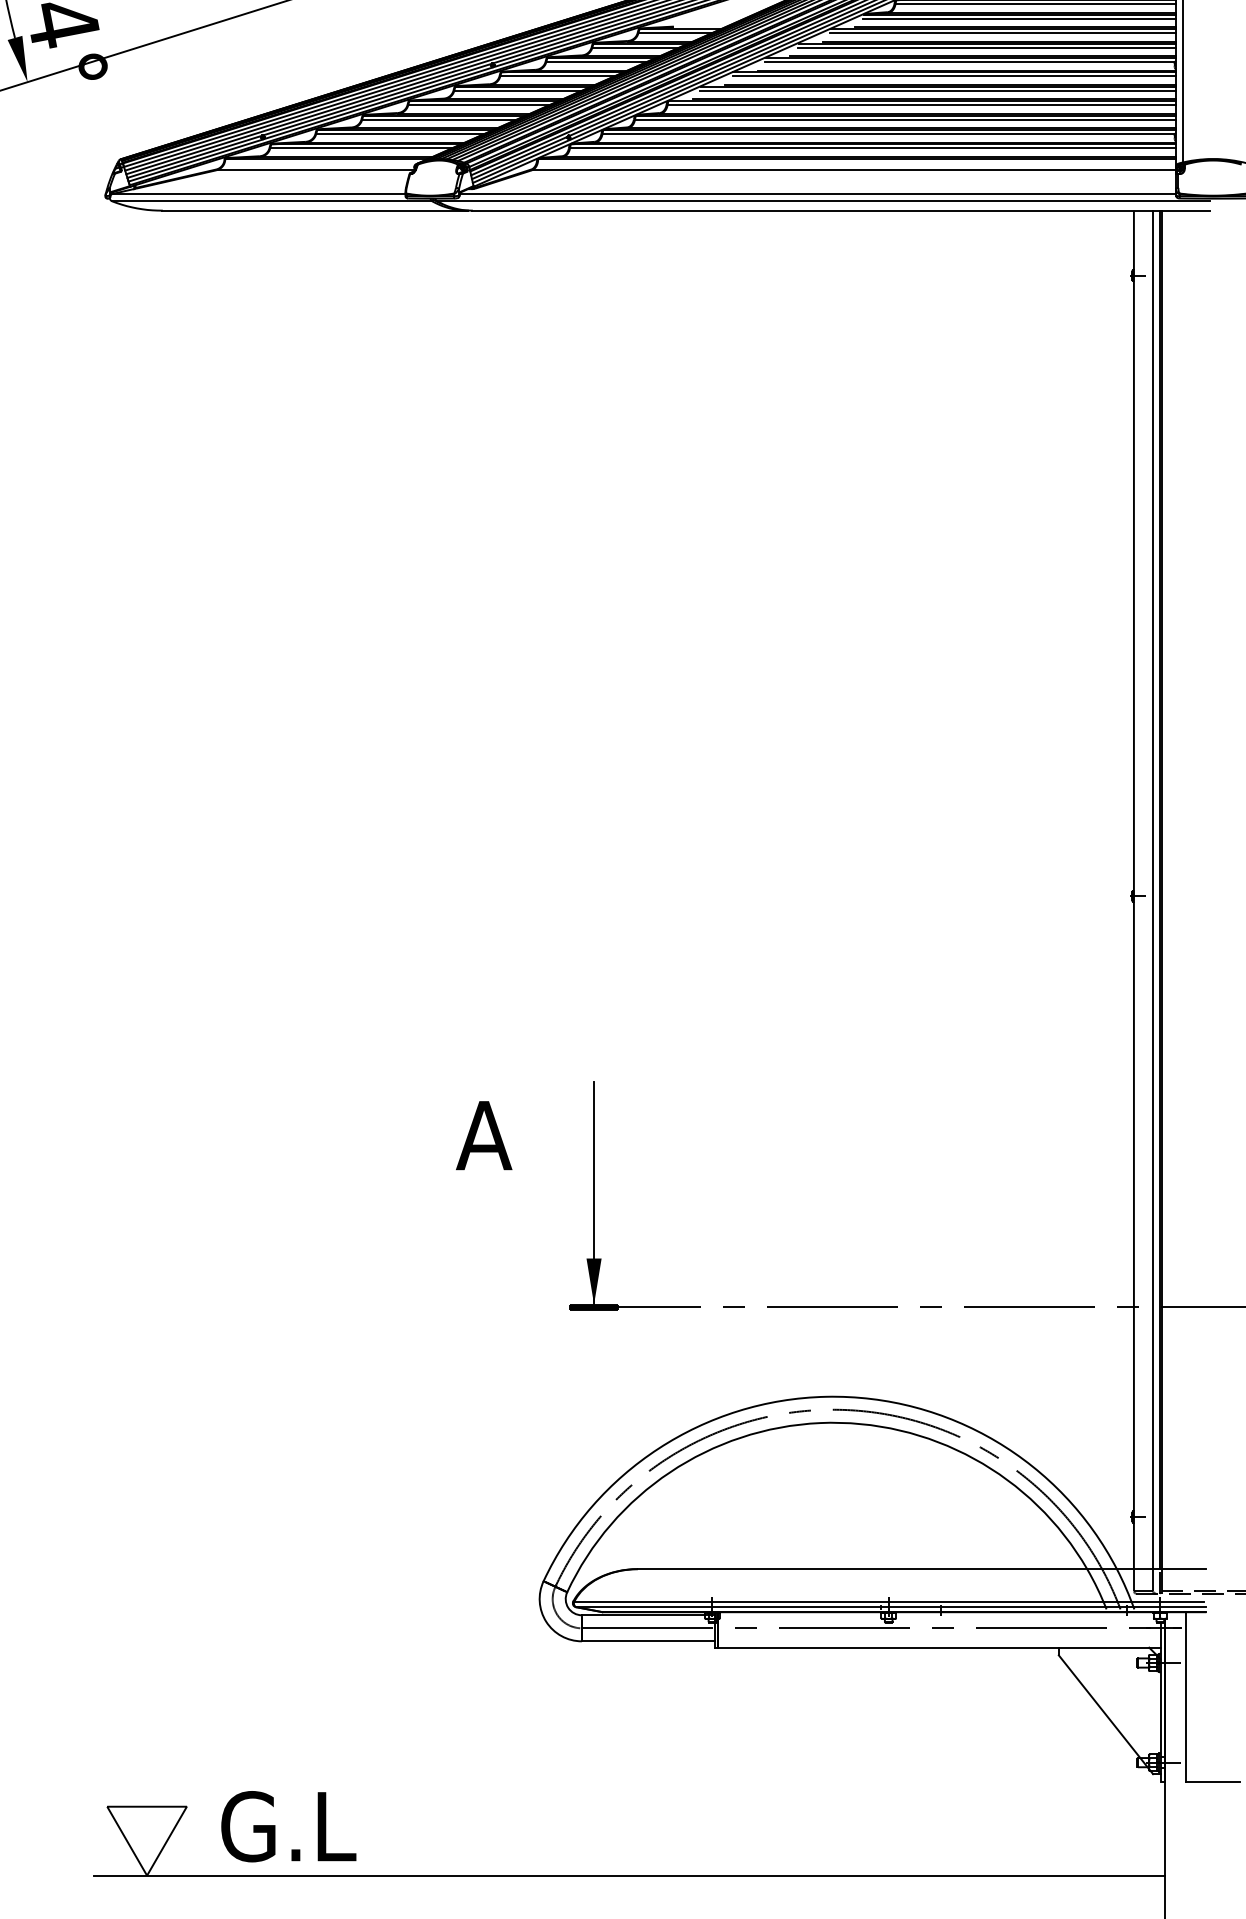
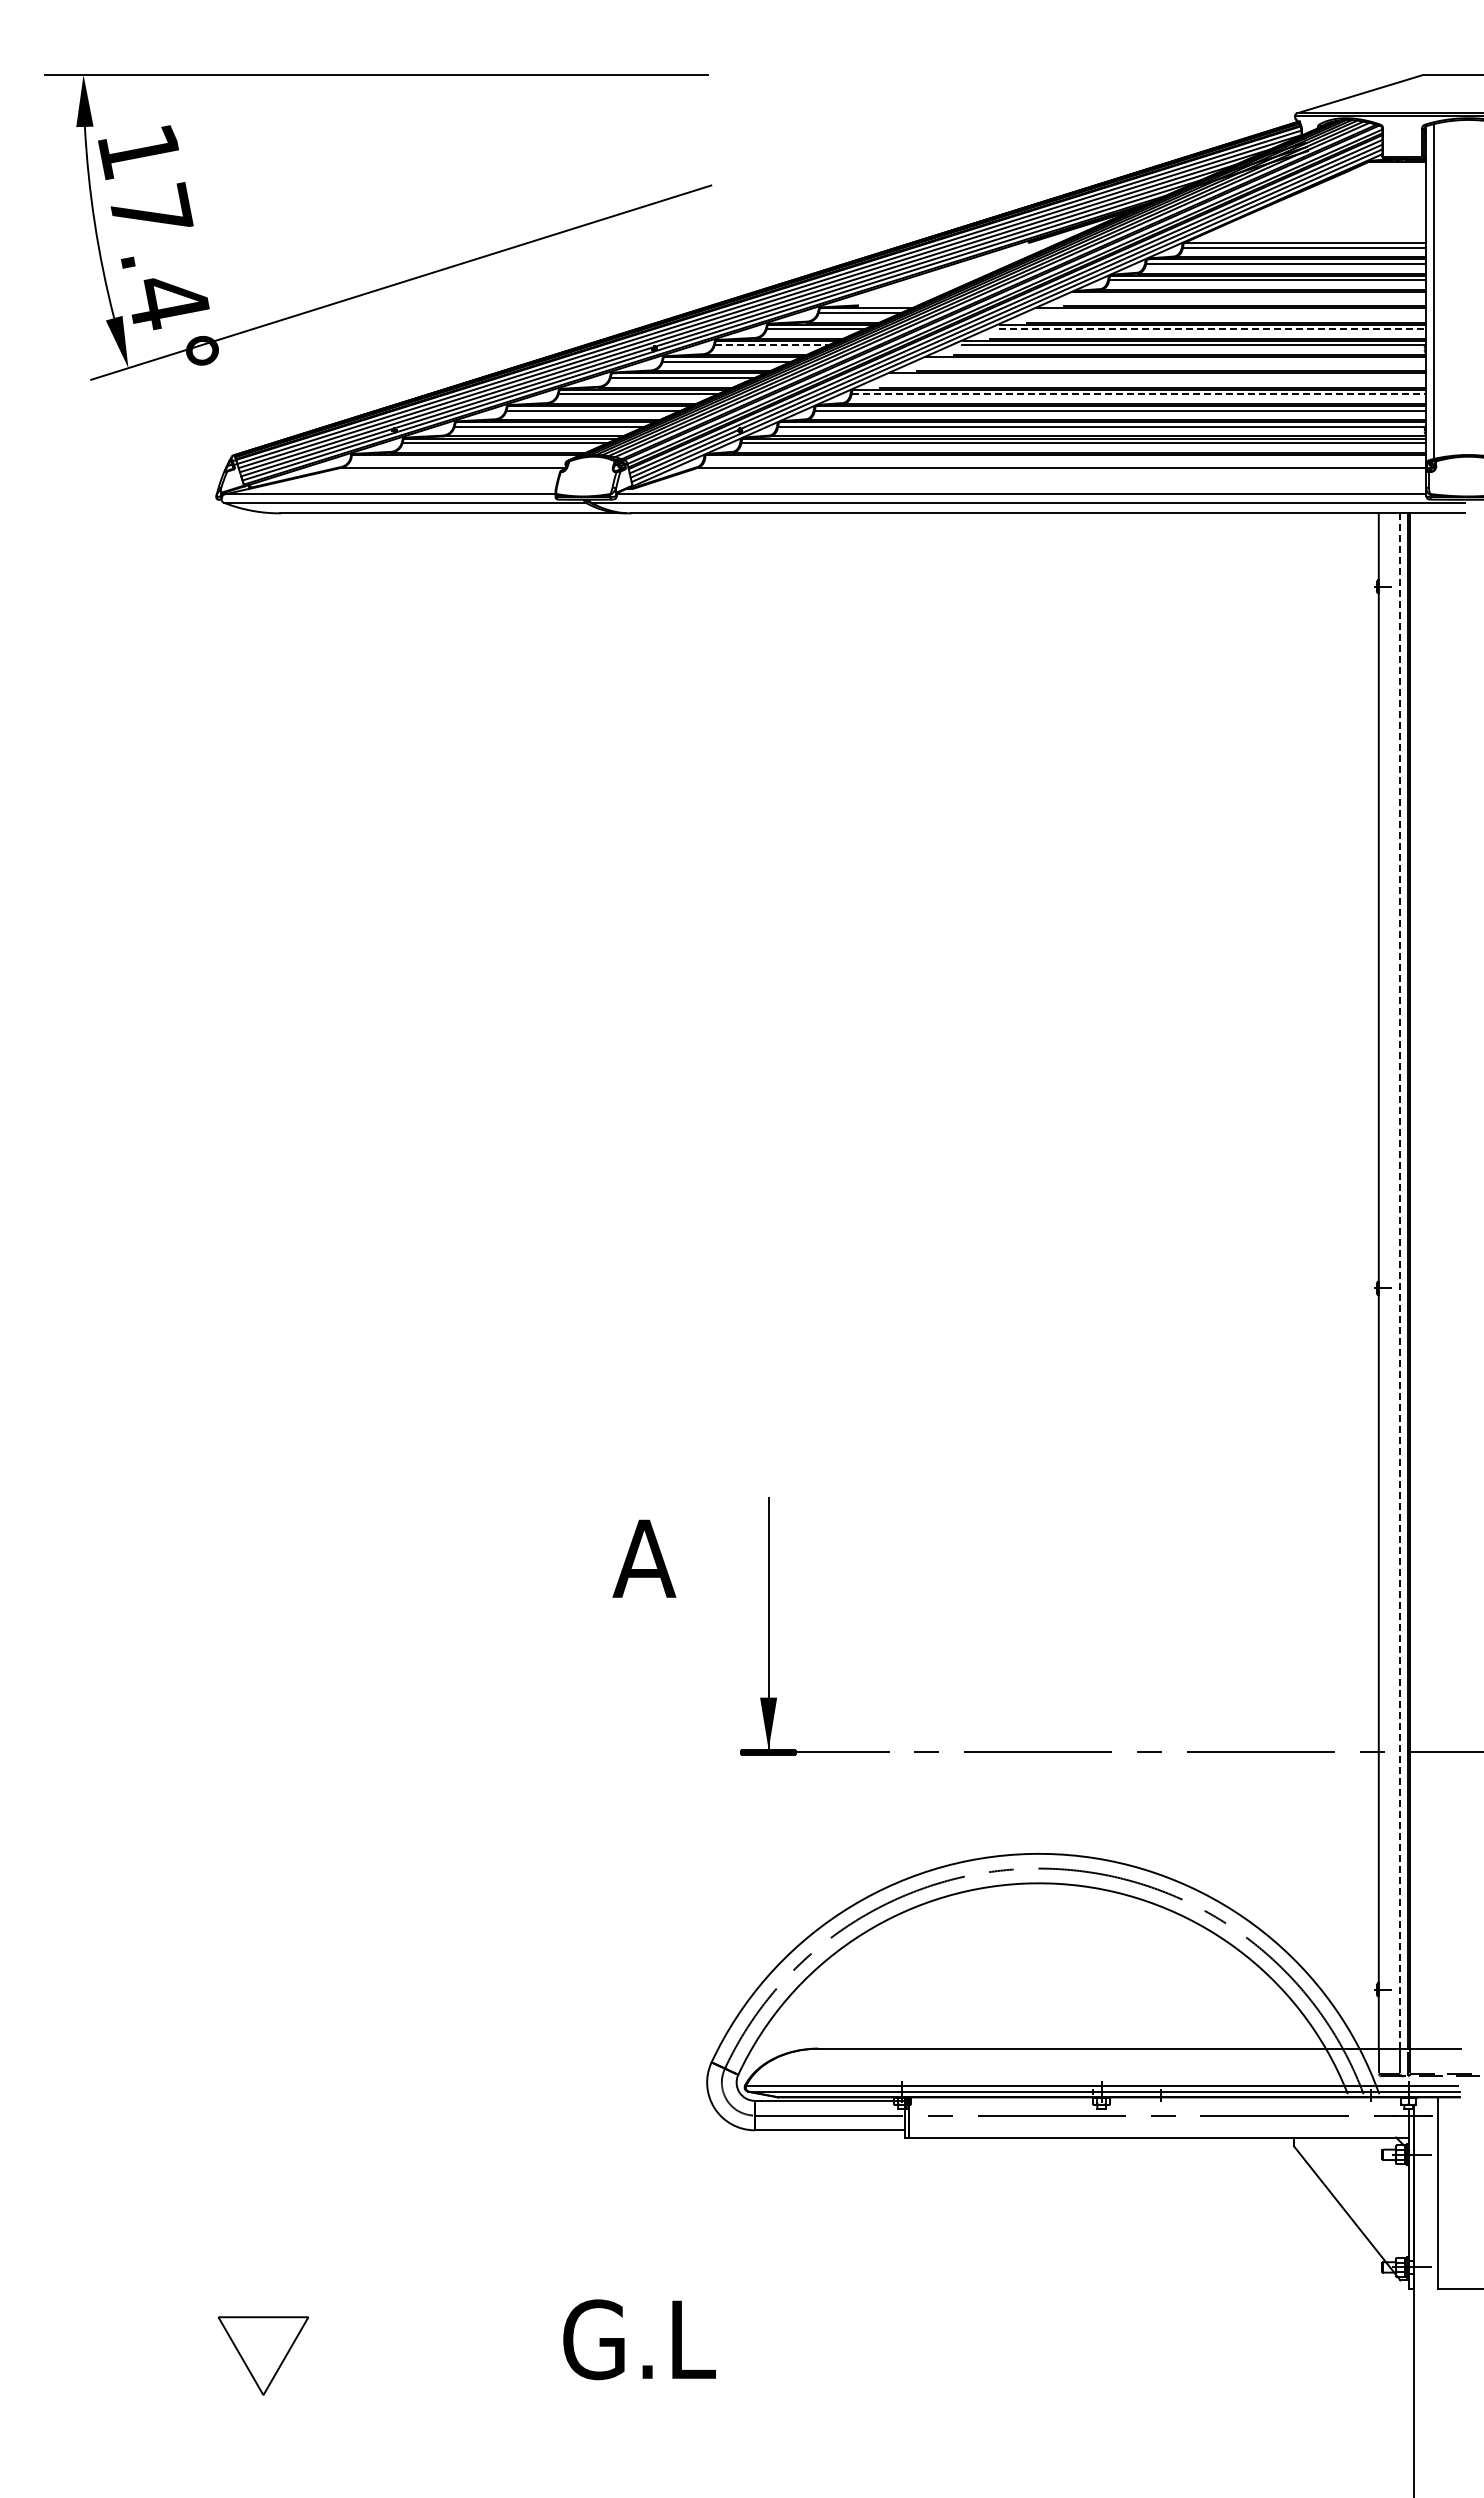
line: (1019, 18) -> (1249, 296), removed
line: (1002, 32) -> (1230, 312), removed
line: (986, 47) -> (1212, 329), solid -> dashed
line: (596, 62) -> (771, 345), solid -> dashed
line: (954, 76) -> (1175, 361), removed
line: (938, 90) -> (1157, 377), removed
line: (922, 105) -> (1139, 394), solid -> dashed
line: (1153, 890) -> (1400, 1281), solid -> dashed
text: (288, 1826) -> (639, 2339), moved
line: (629, 1875) -> (808, 2395), removed

